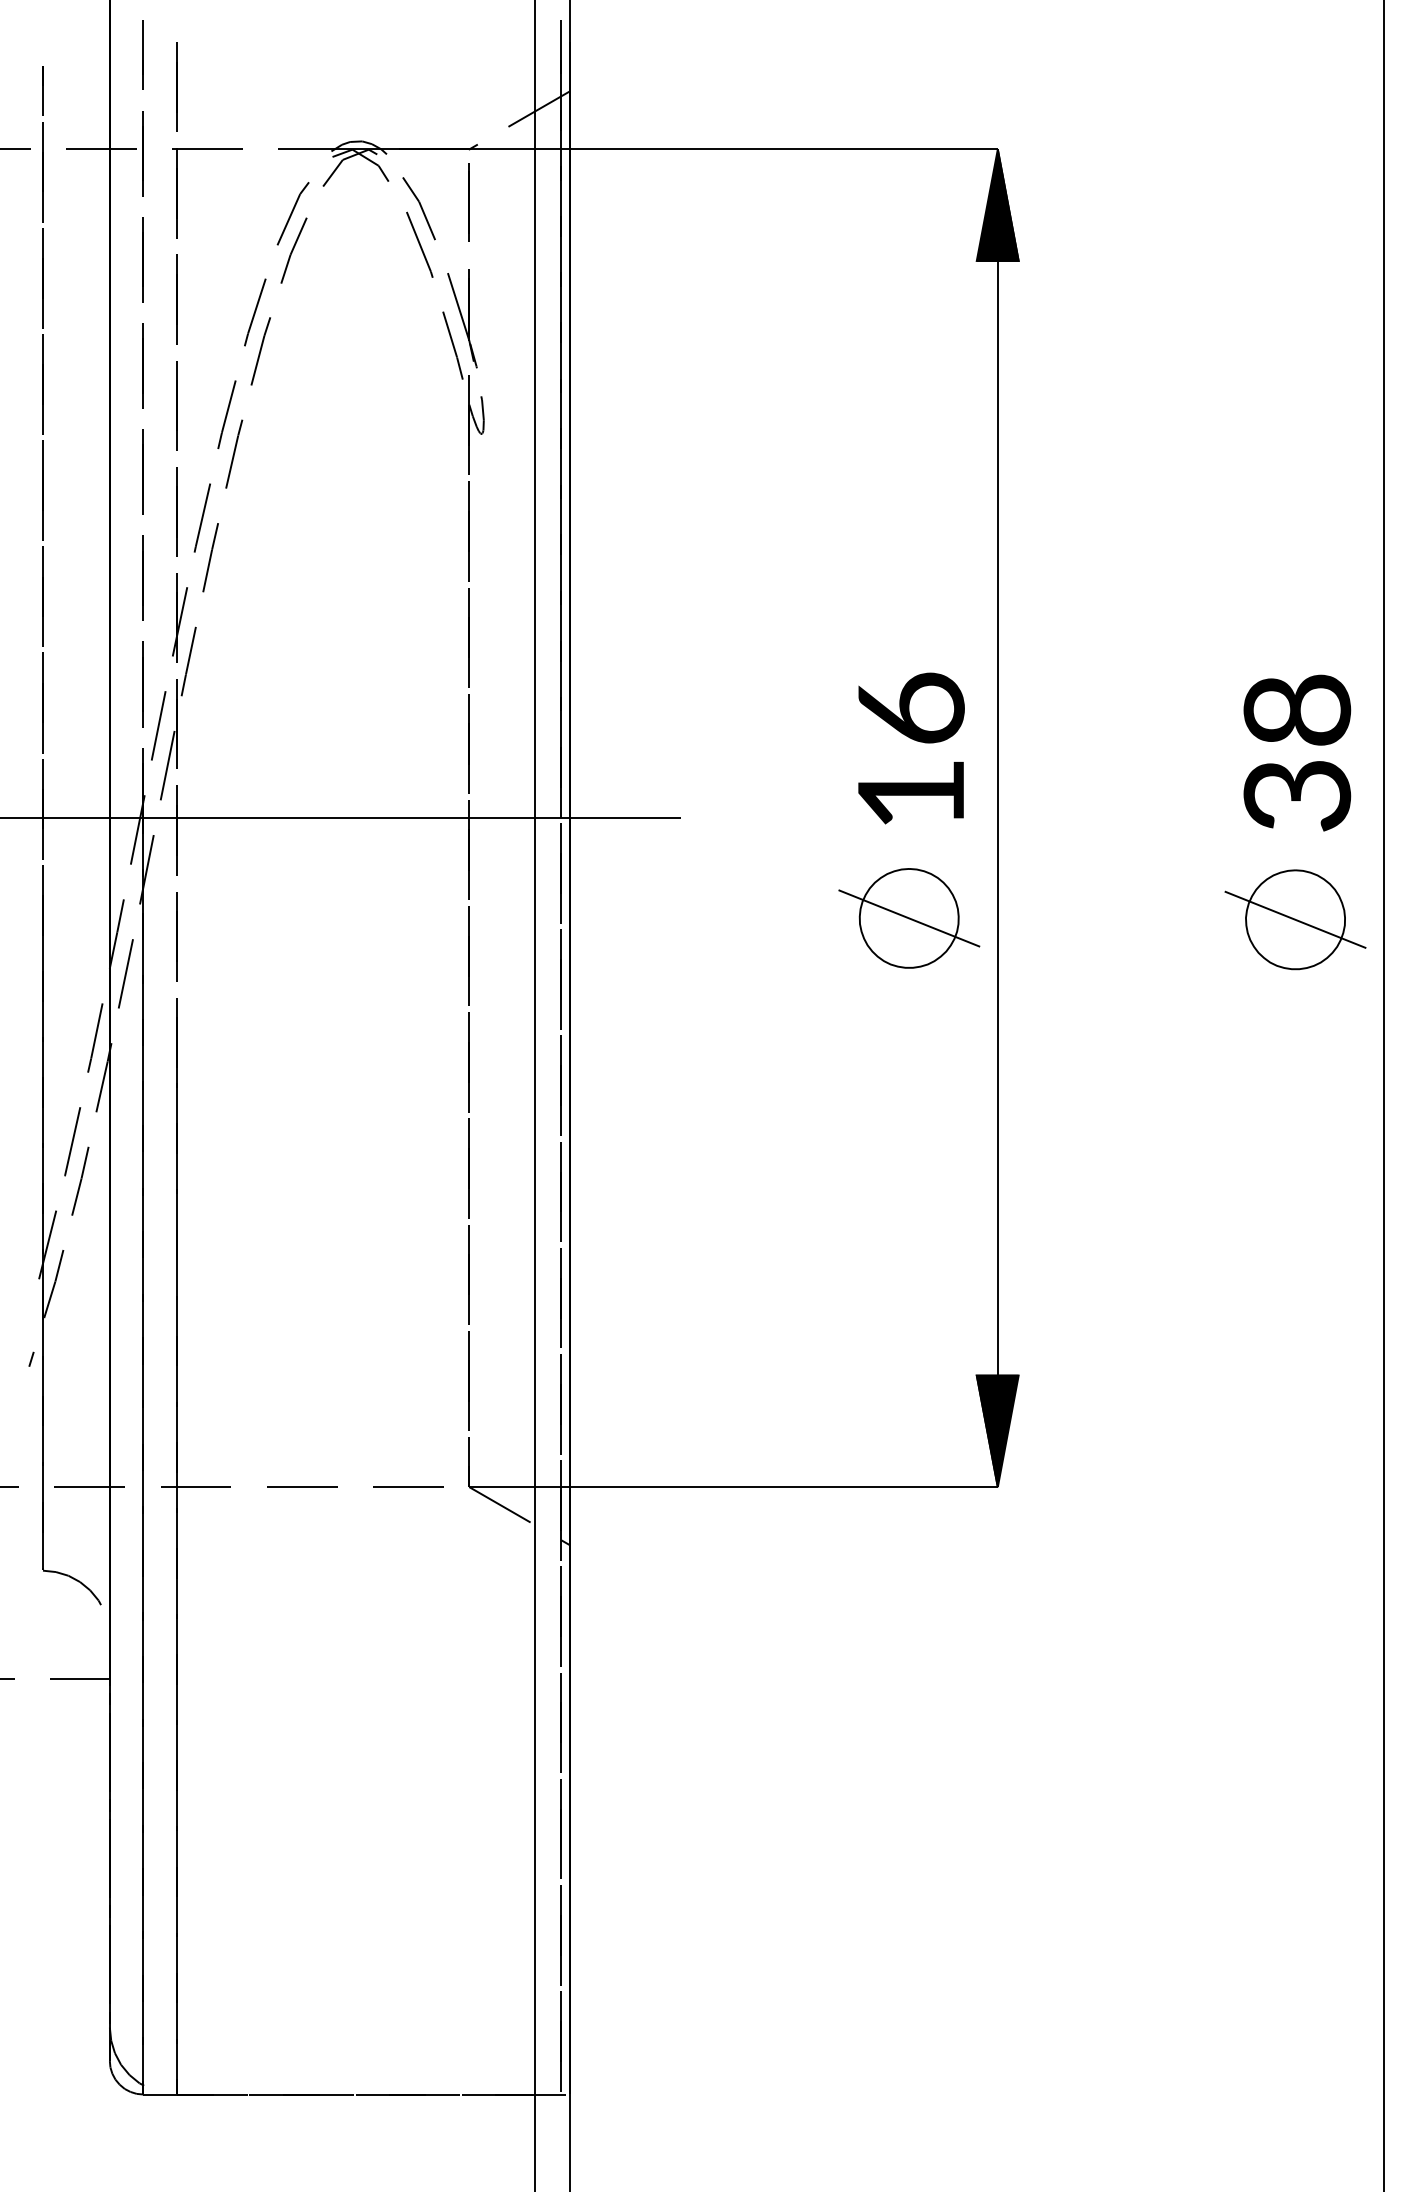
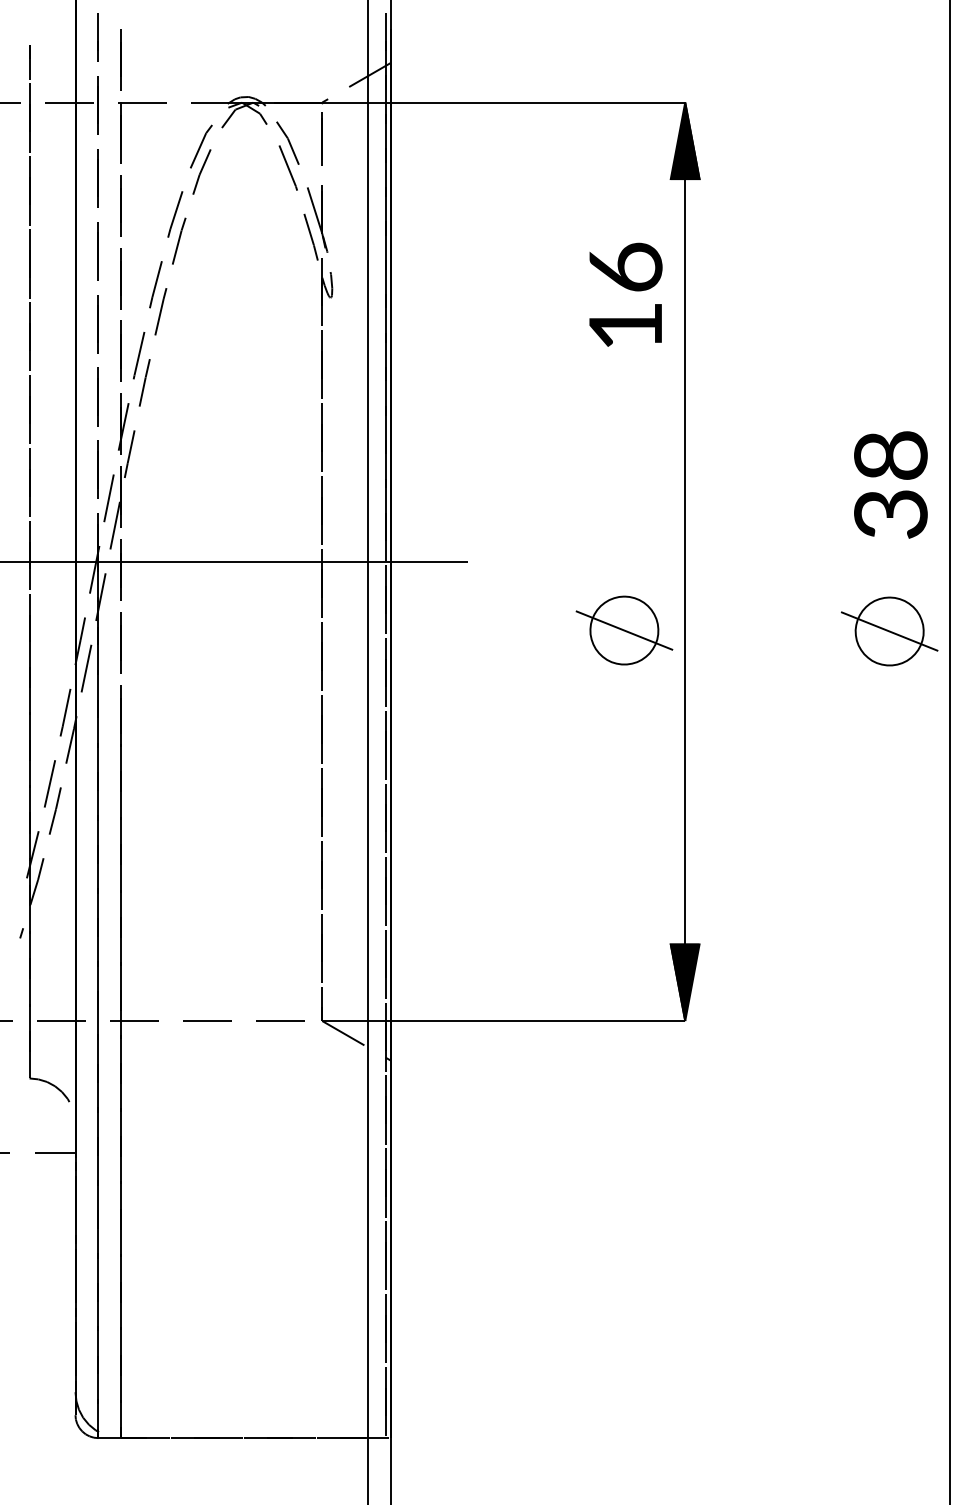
text: (910, 747) -> (625, 294), moved
text: (1296, 752) -> (890, 484), moved

